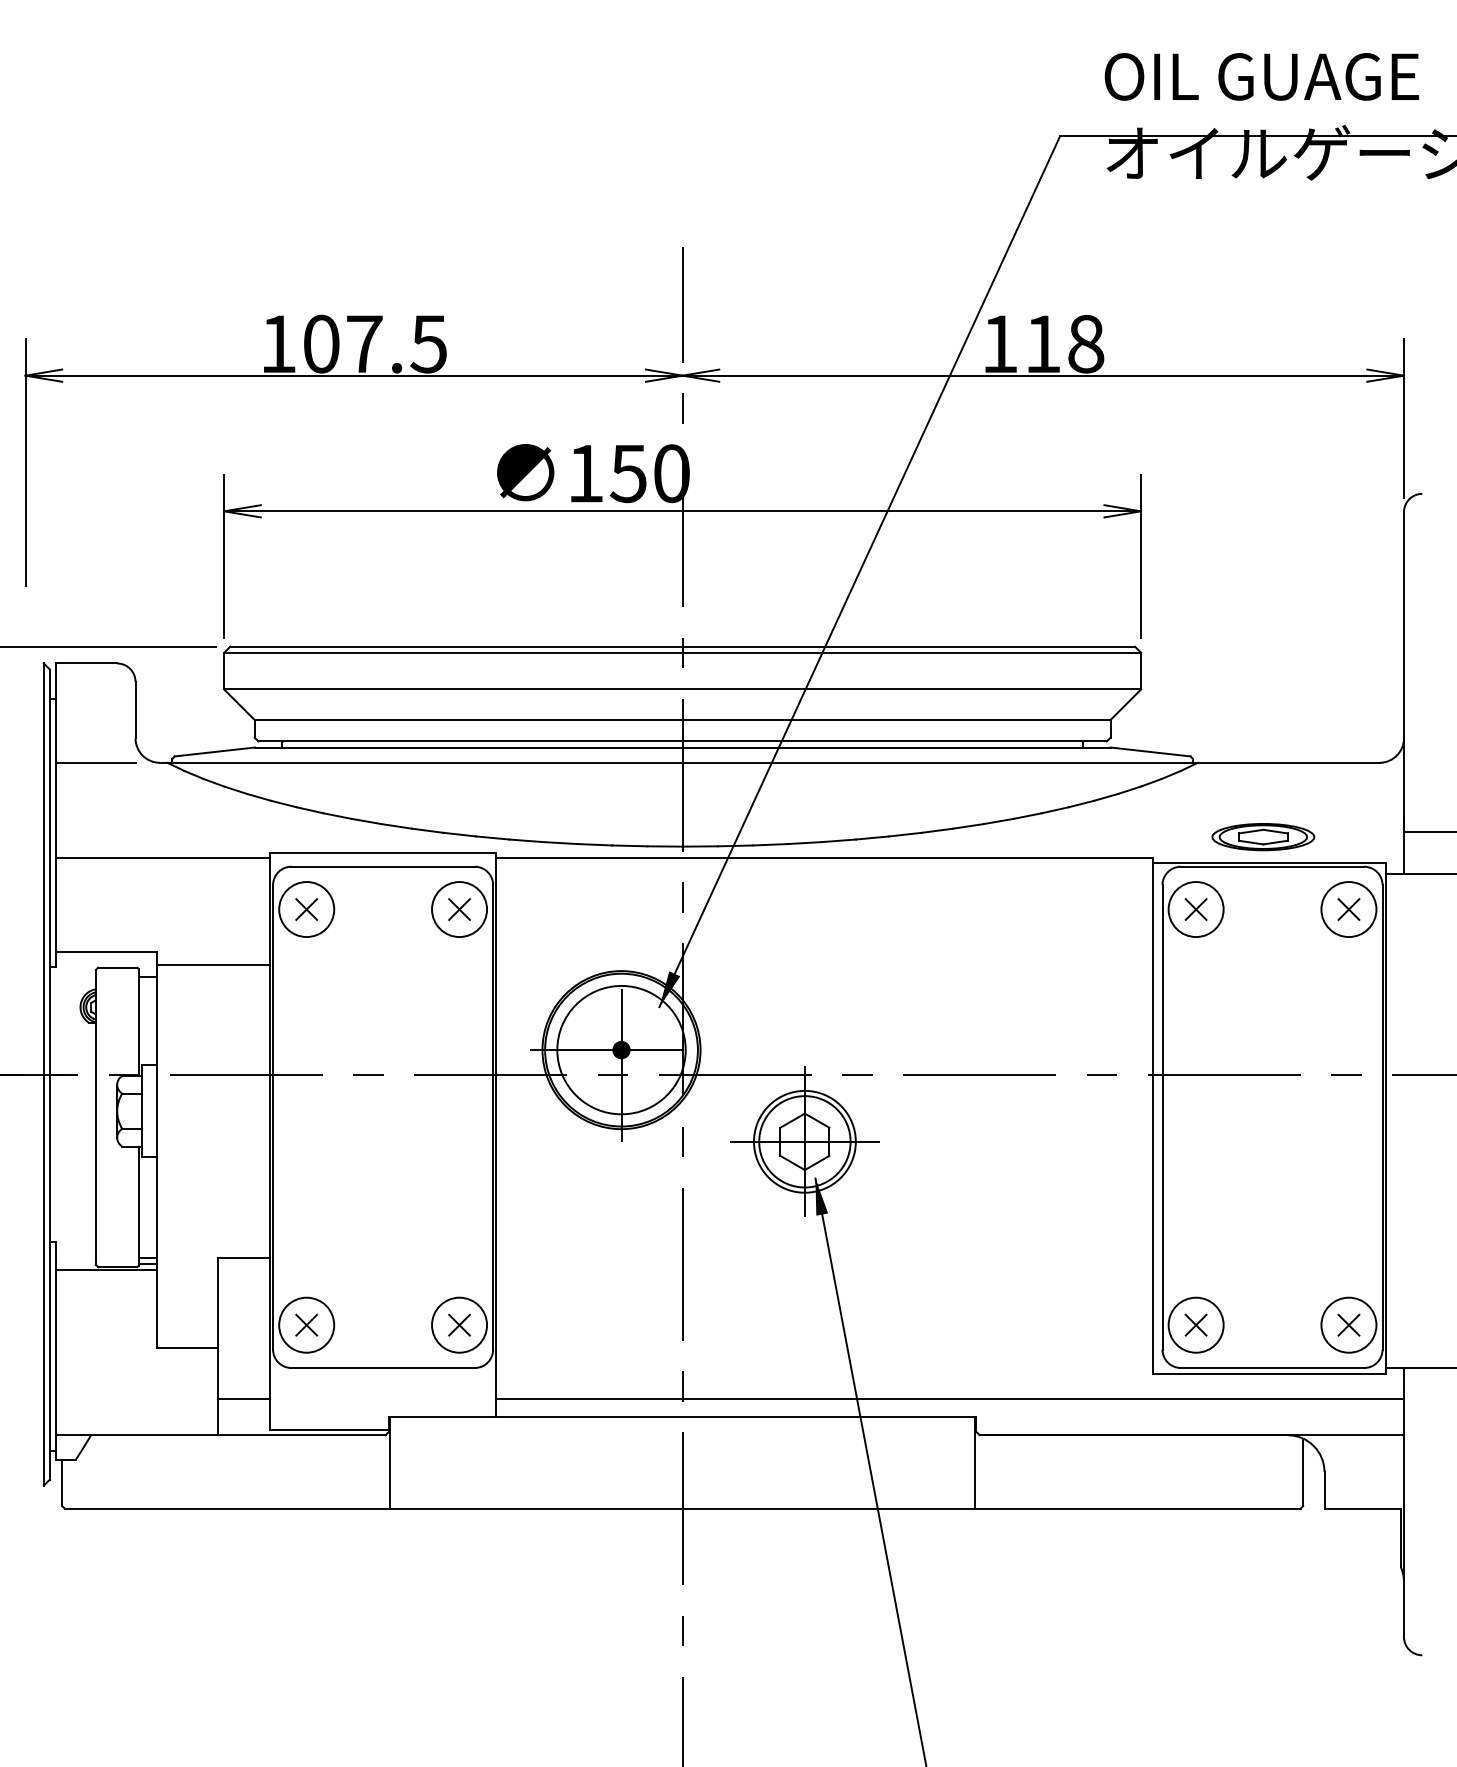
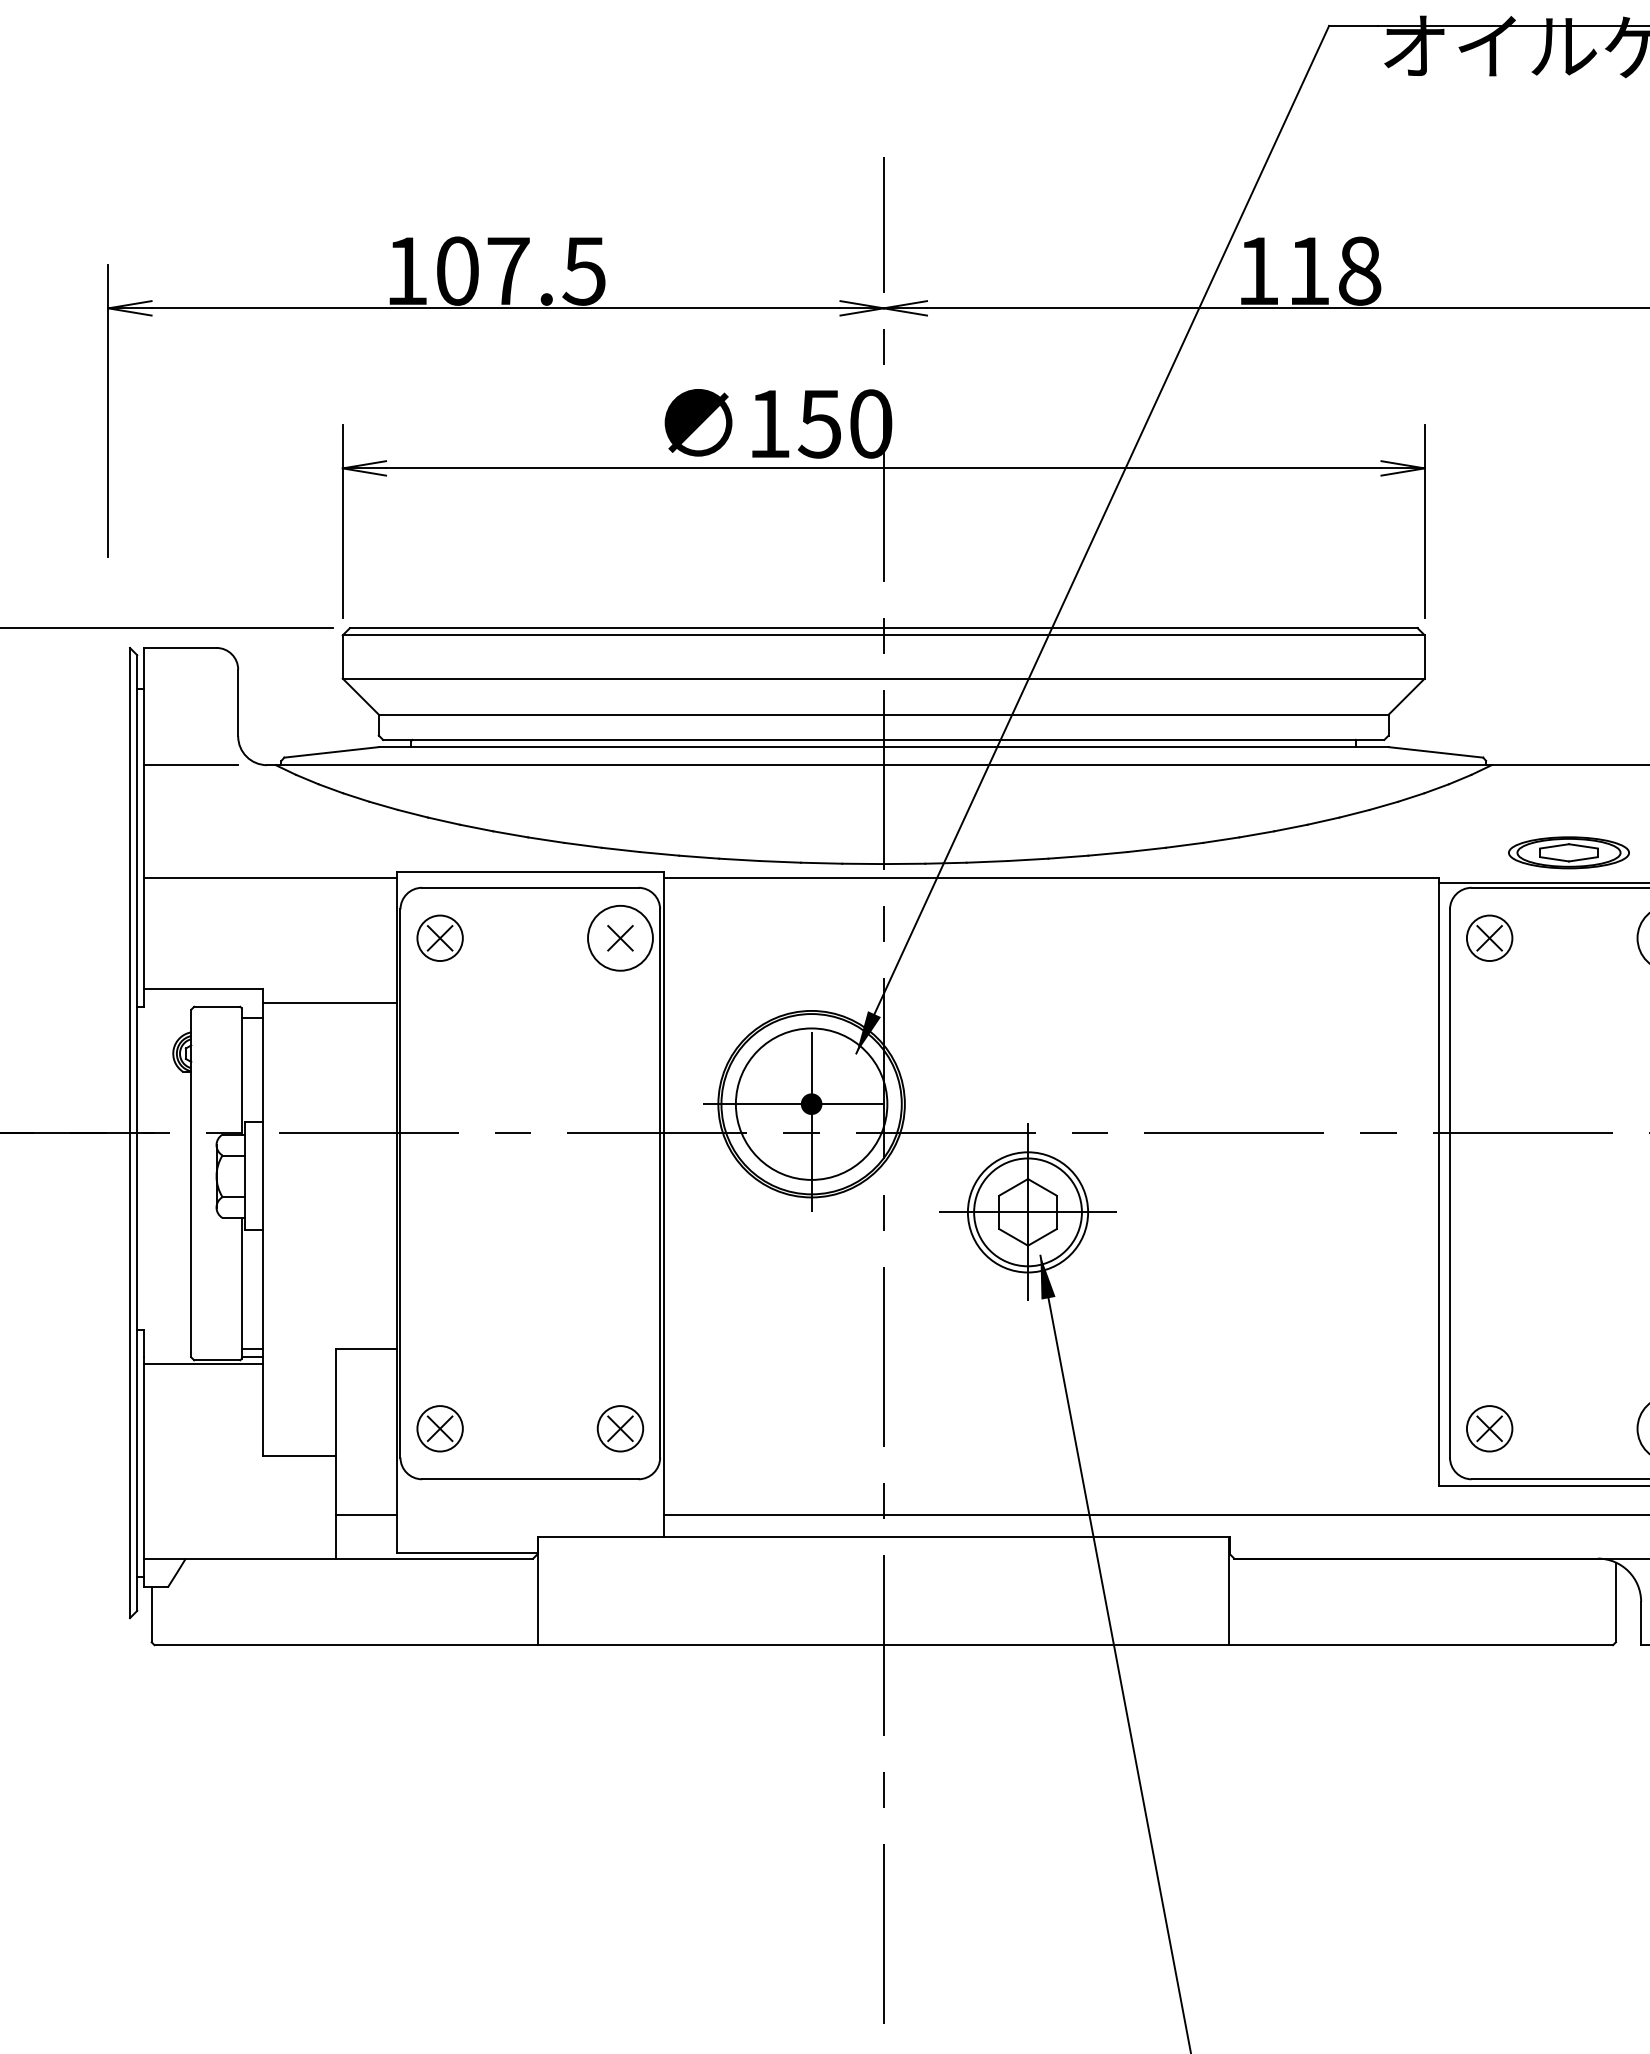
circle: (306, 909) -> (439, 938), size x0.7
circle: (1195, 909) -> (1488, 938), size x0.7
circle: (306, 1324) -> (439, 1427), size x0.7
circle: (459, 1324) -> (620, 1427), size x0.7
circle: (1195, 1324) -> (1488, 1427), size x0.7

